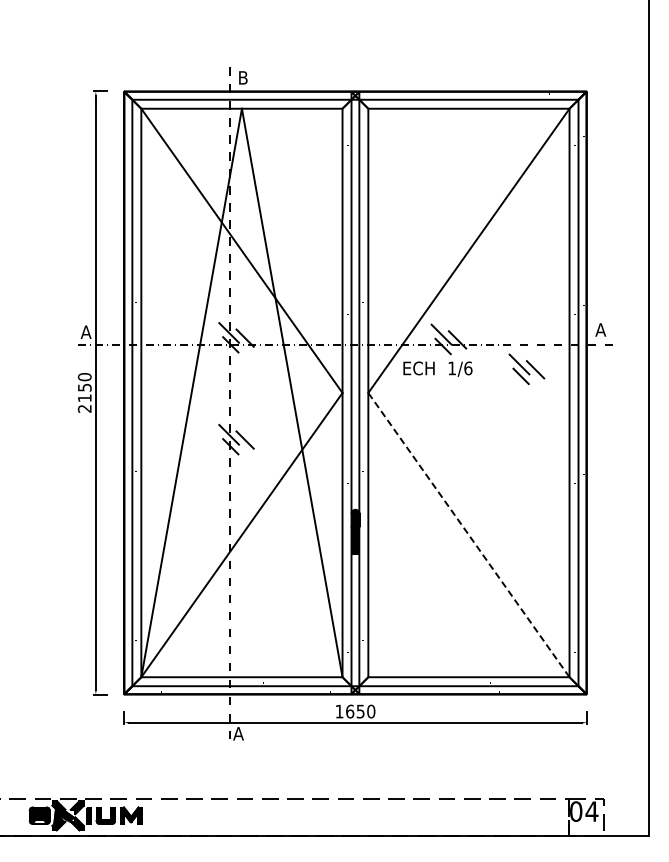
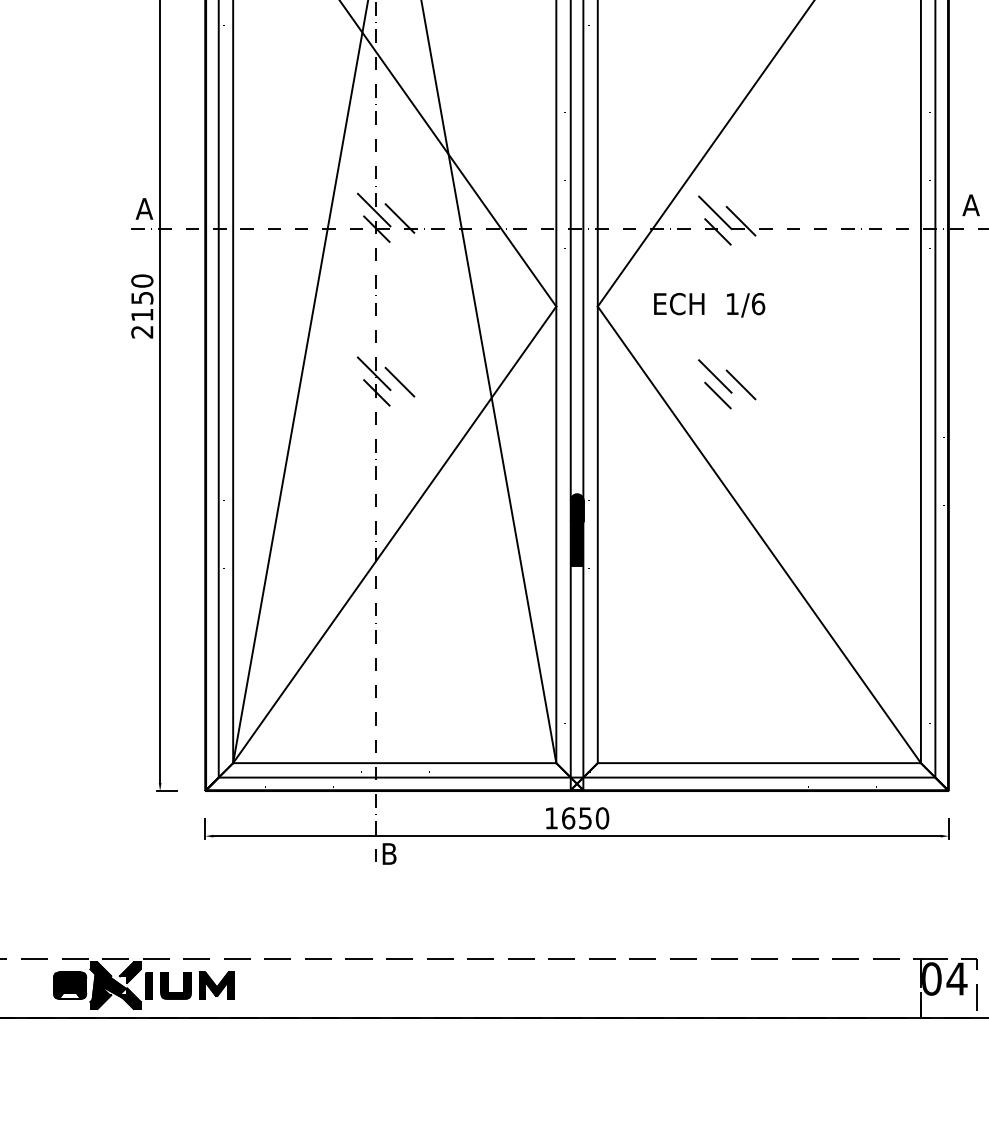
text: (437, 368) -> (708, 304), moved
part: (526, 369) -> (726, 384), moved
line: (468, 534) -> (758, 533), dashed -> solid
text: (238, 733) -> (389, 853), A -> B

